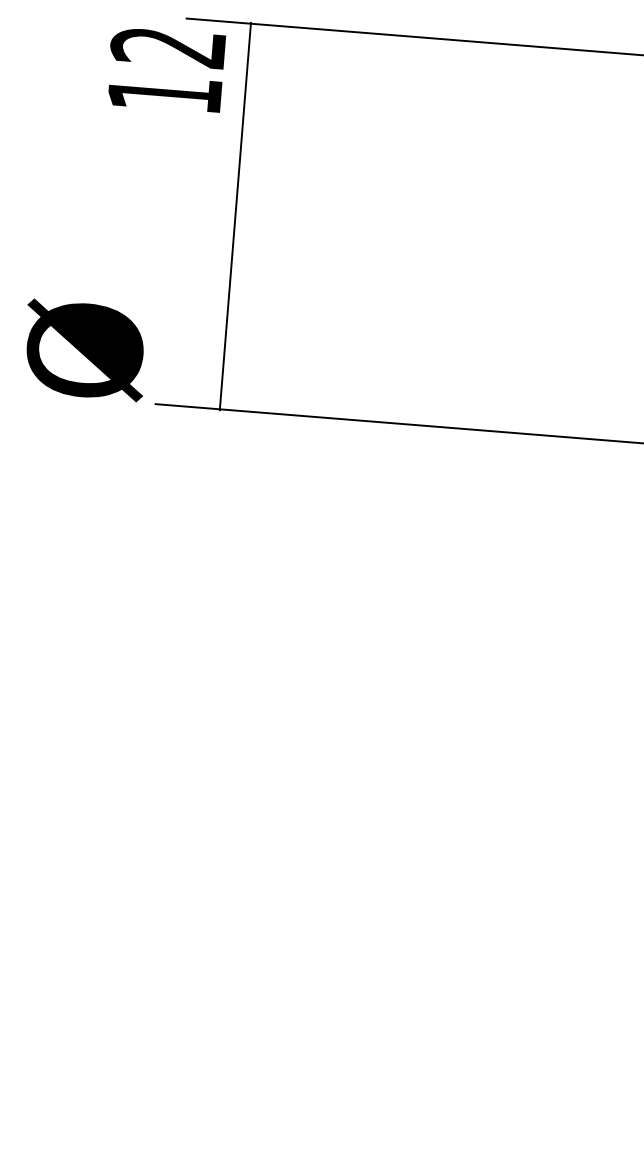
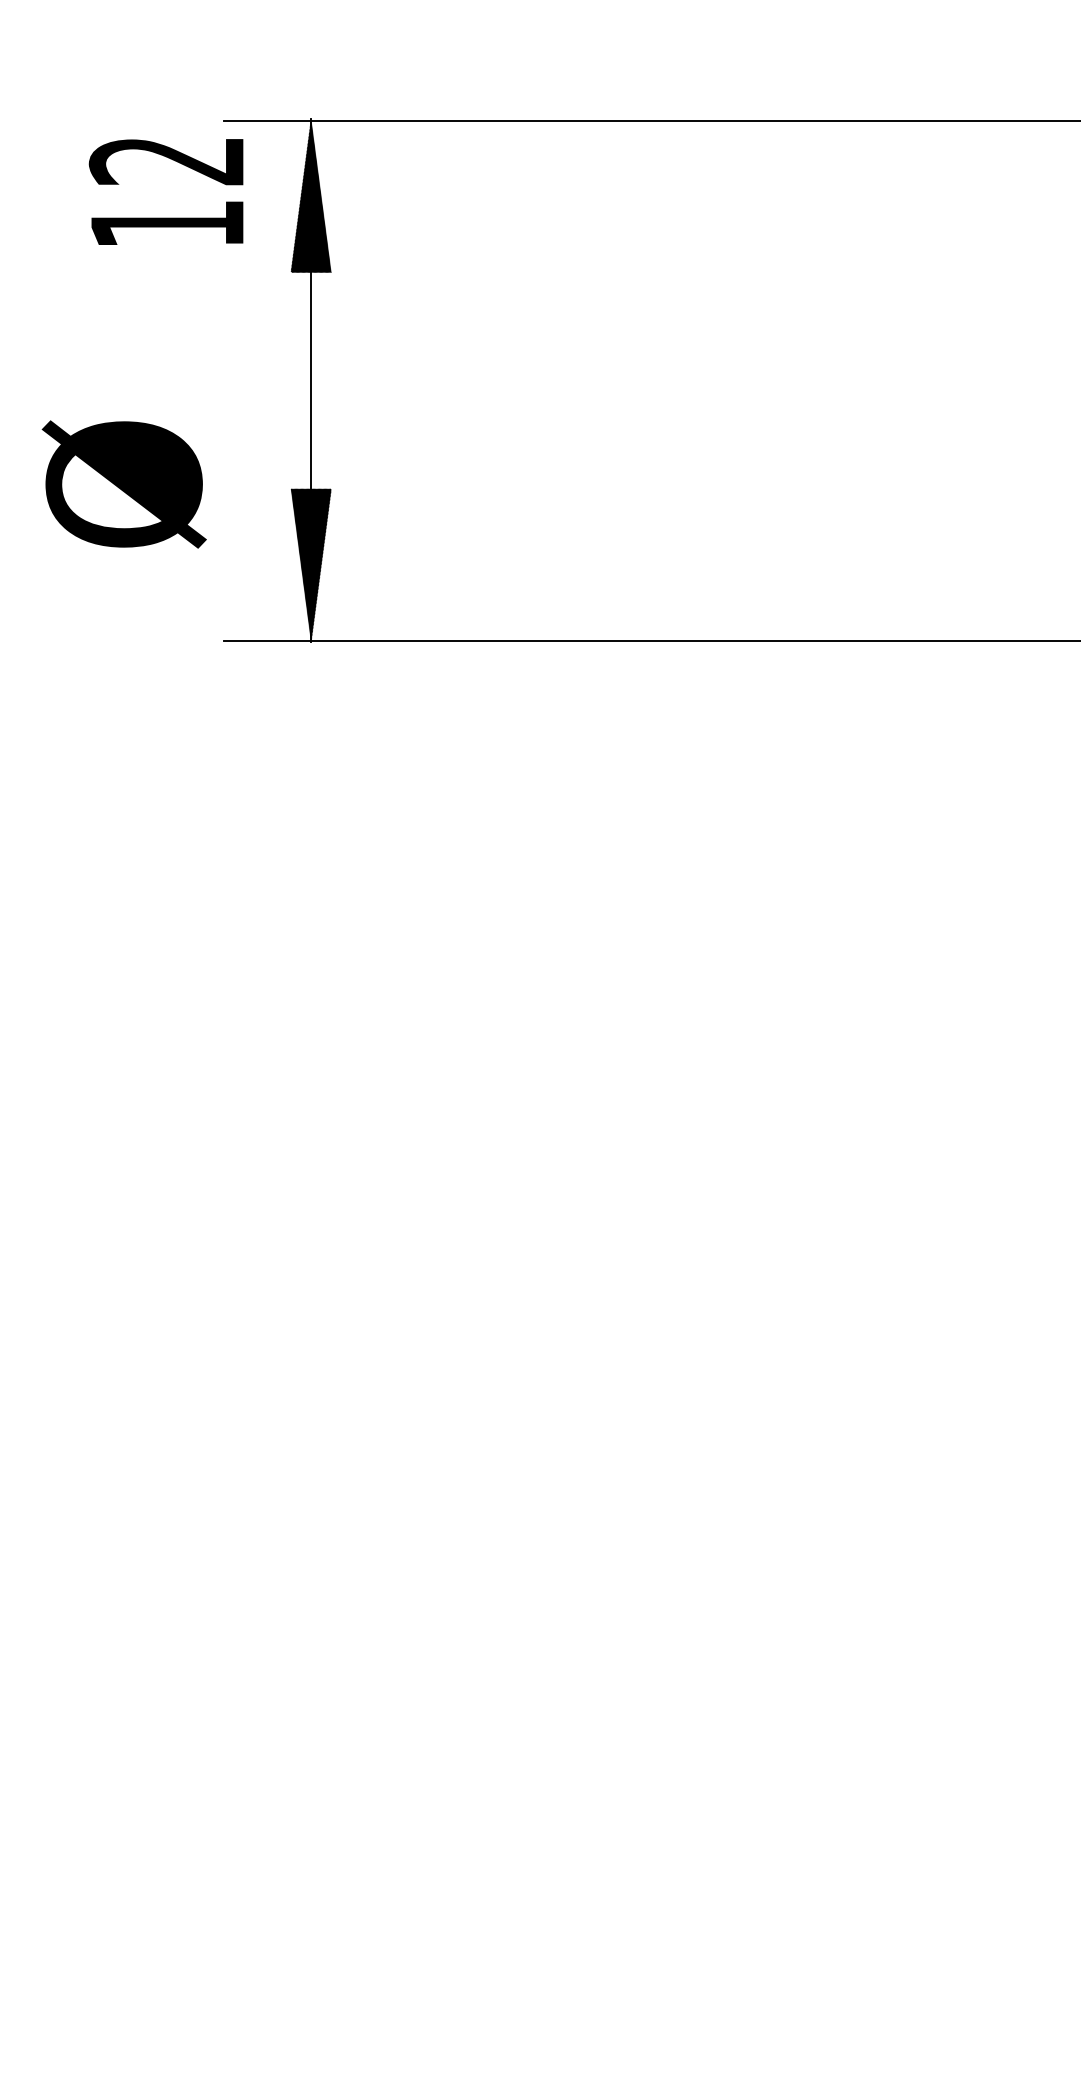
text: (165, 69) -> (165, 191), moved
hatch: (246, 80) -> (311, 196), added
text: (84, 350) -> (123, 484), moved
hatch: (224, 352) -> (311, 564), added

